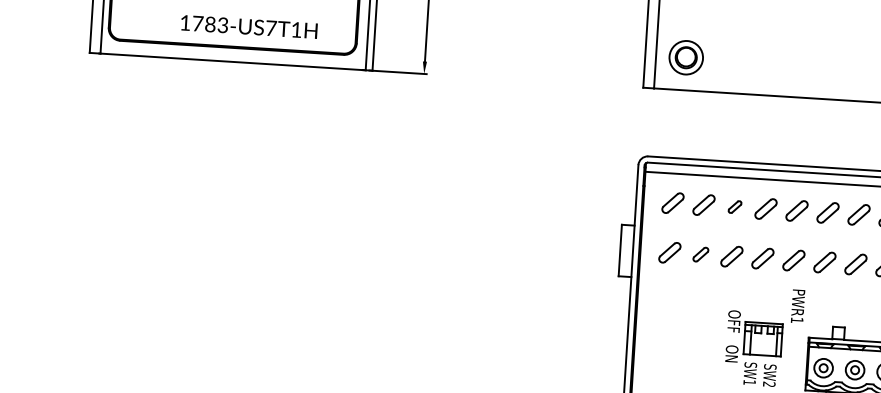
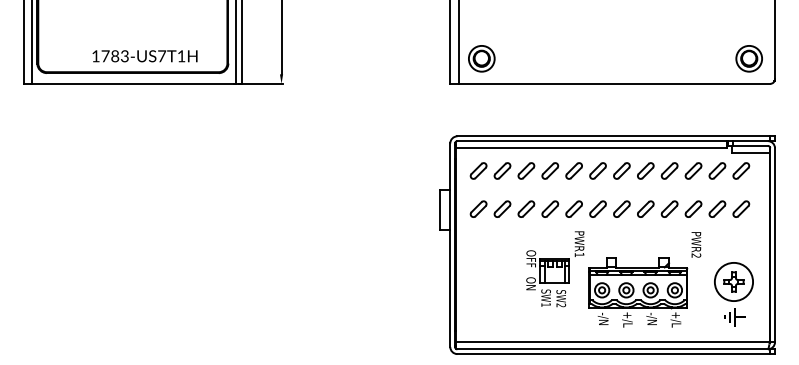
part: (735, 206) -> (526, 170), size x1.67
part: (700, 253) -> (502, 208), size x1.43

